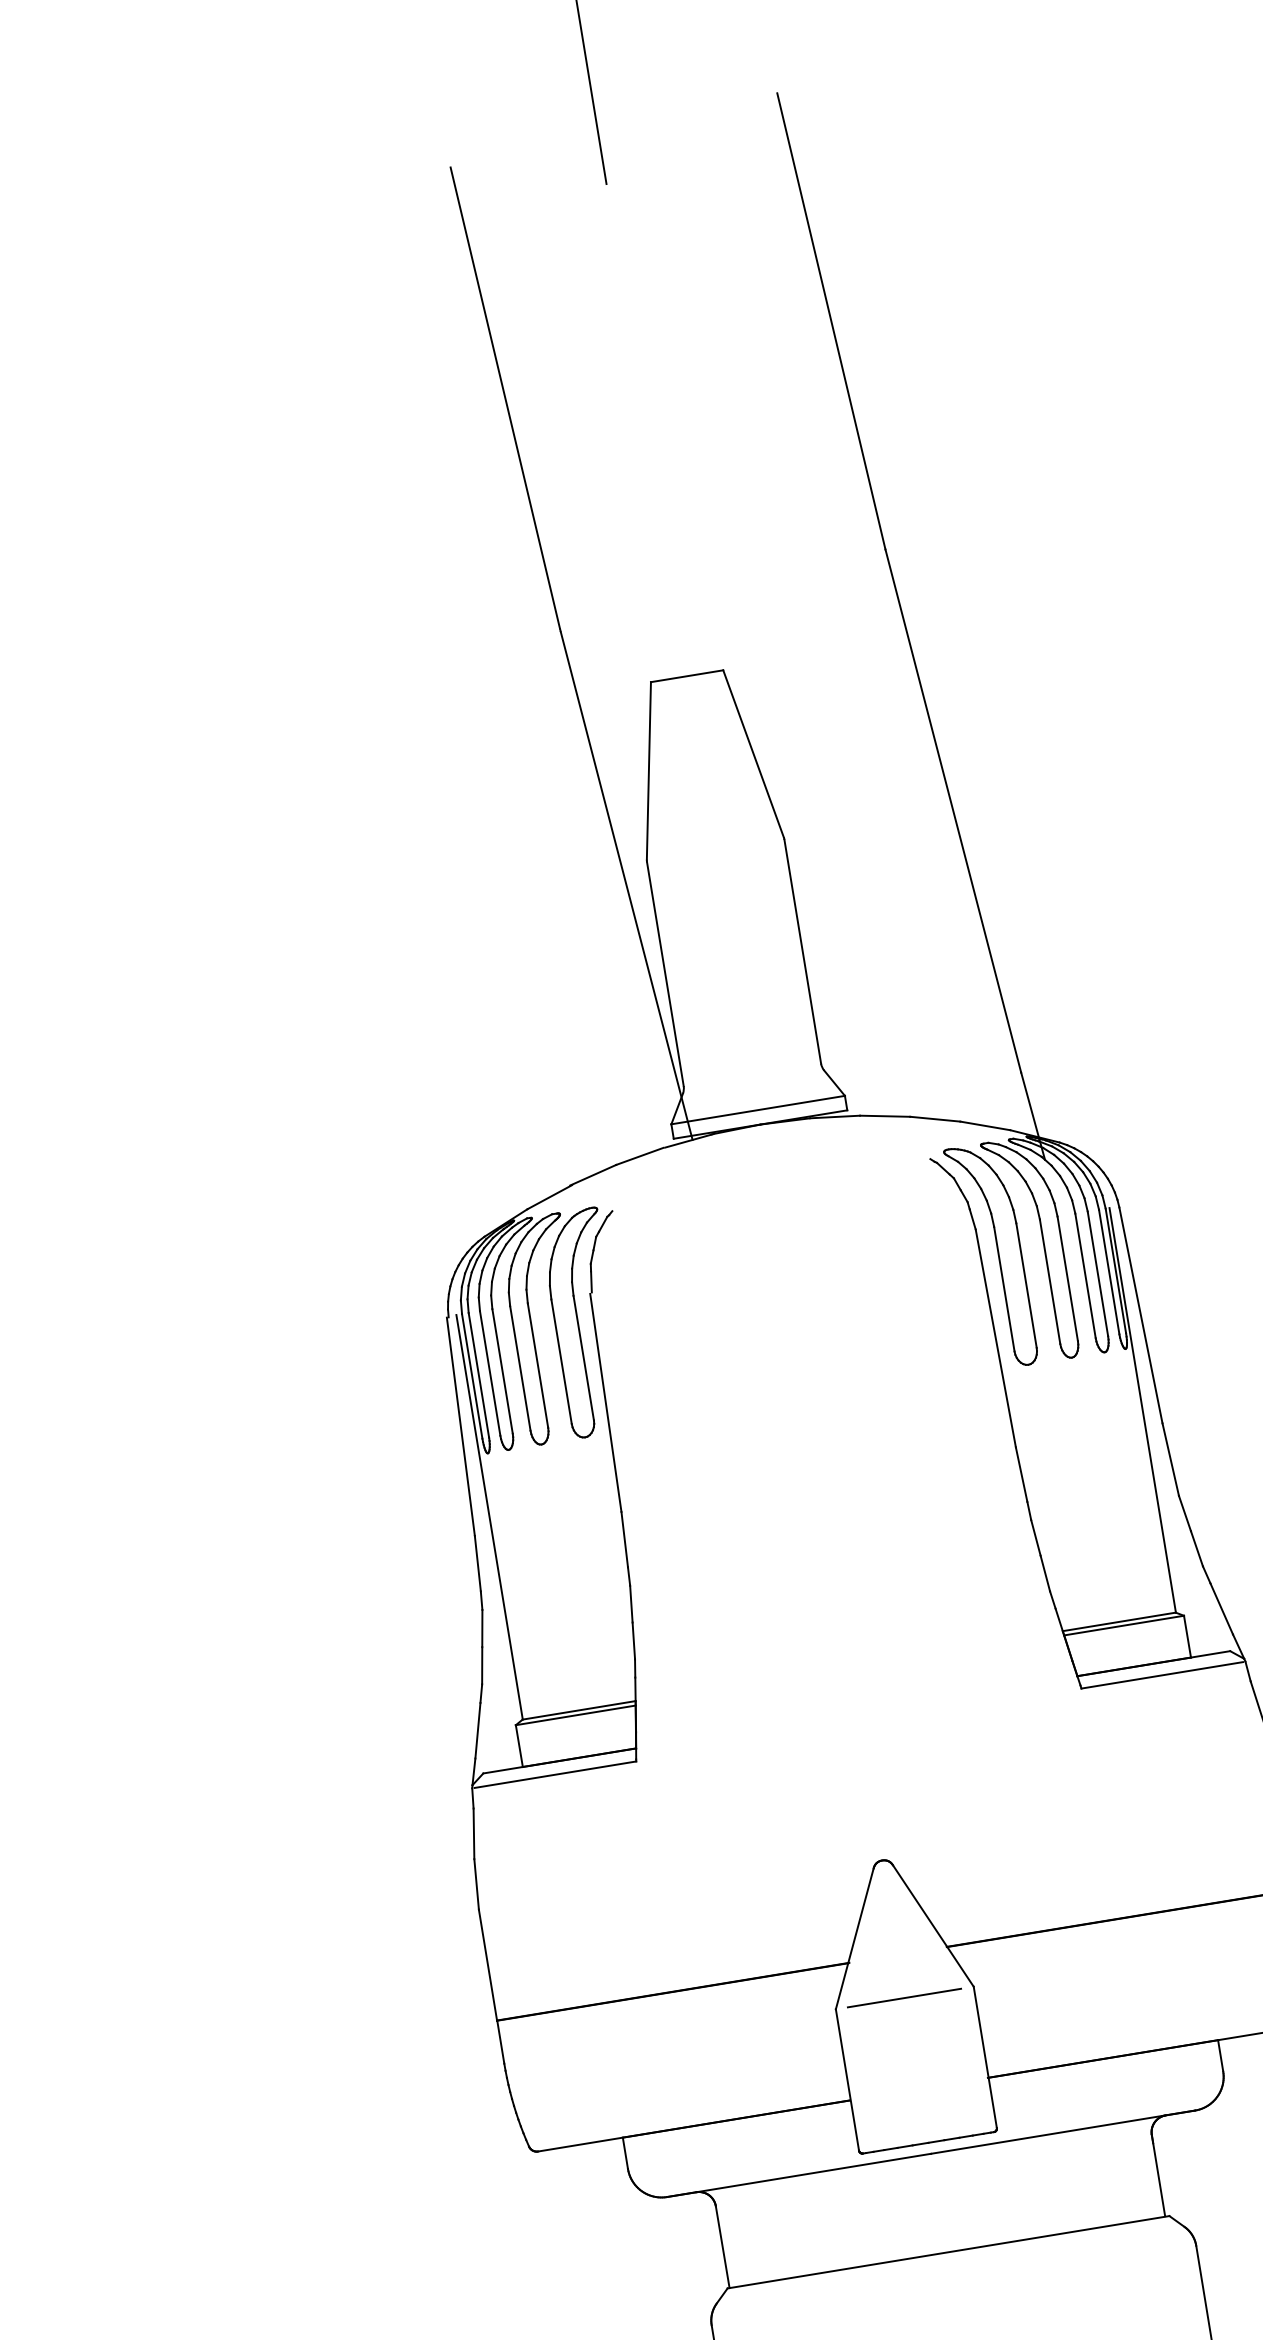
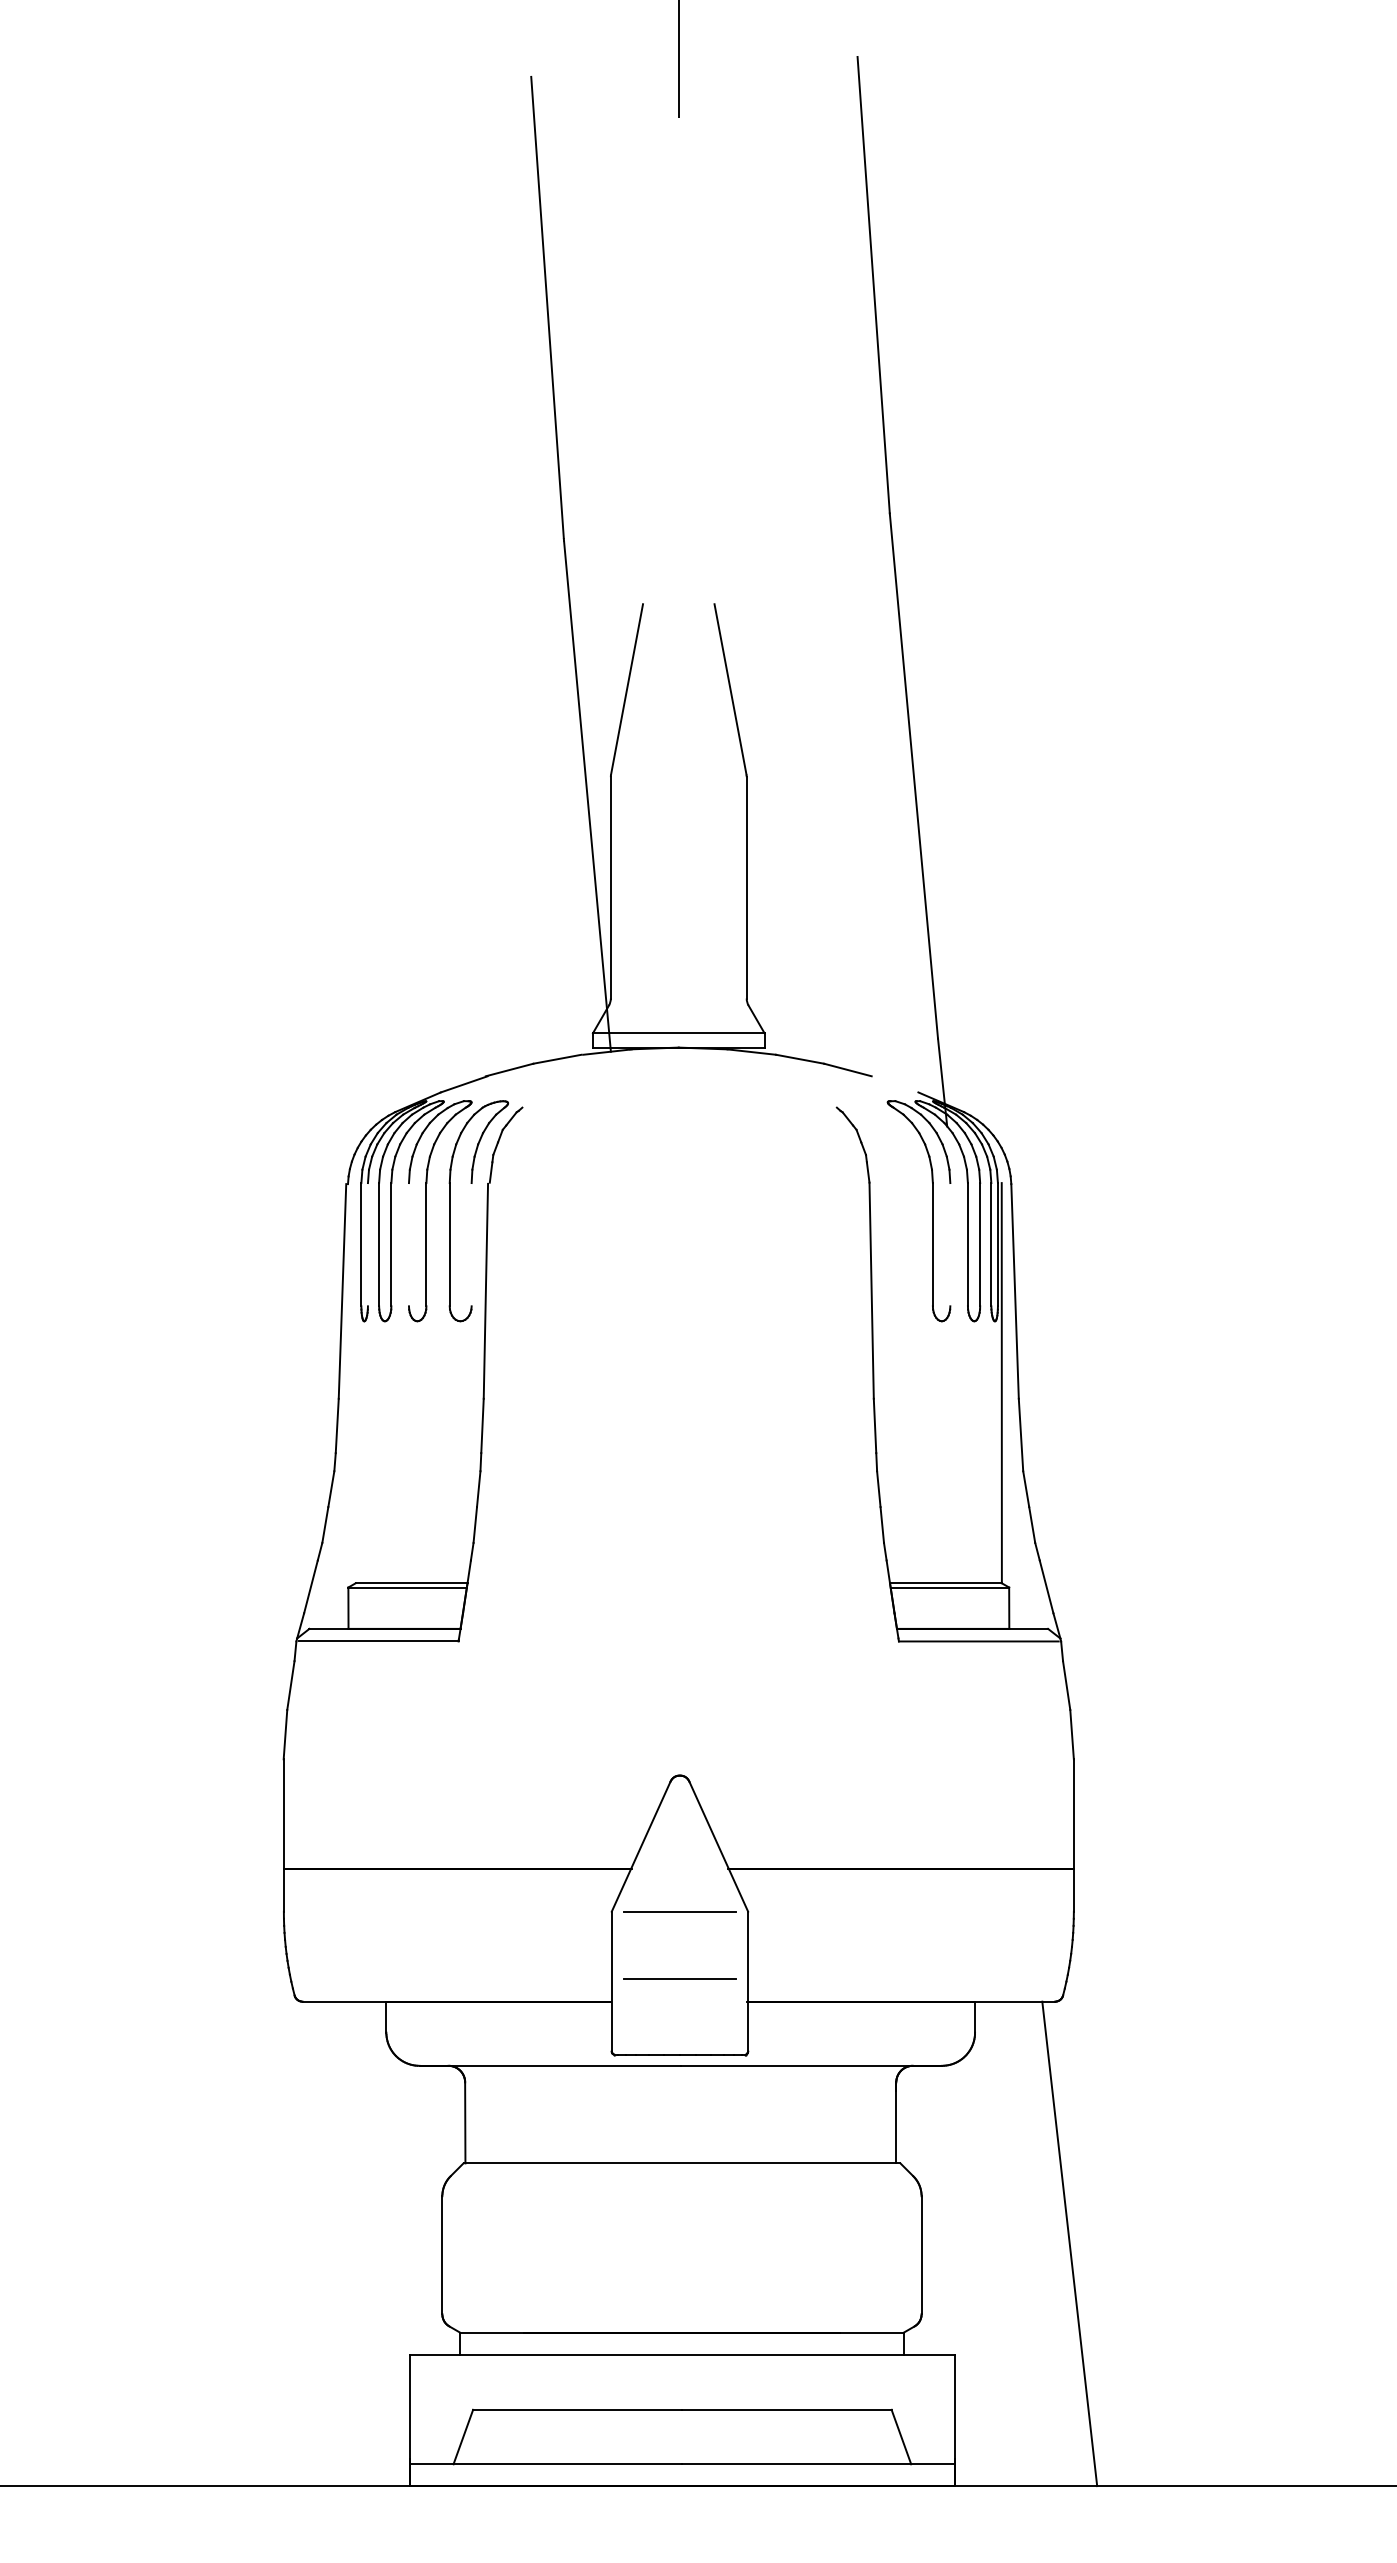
line: (686, 676) -> (678, 604), removed
line: (984, 1126) -> (894, 1084), removed
part: (998, 1255) -> (887, 1211), removed
line: (1067, 1278) -> (950, 1244), removed
line: (583, 1357) -> (471, 1244), removed
line: (519, 1368) -> (408, 1244), removed
line: (478, 1375) -> (367, 1244), removed
line: (489, 1517) -> (355, 1383), removed
line: (915, 2065) -> (679, 1978), added

